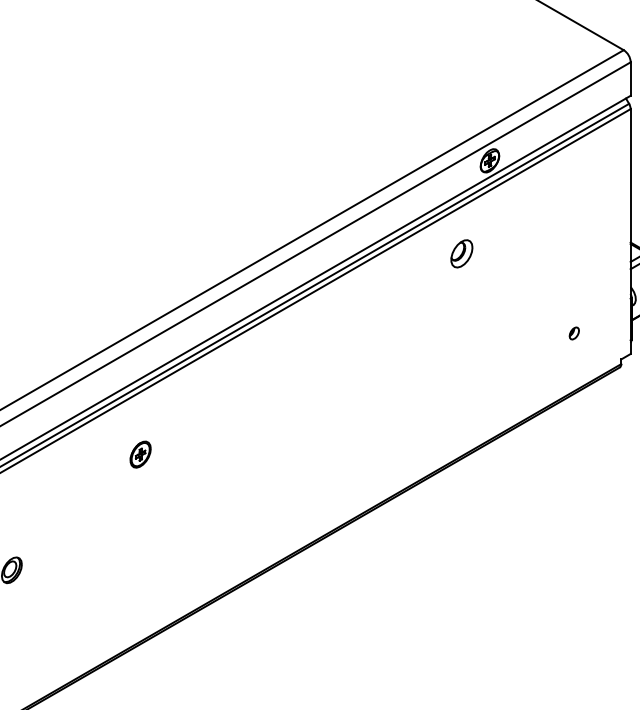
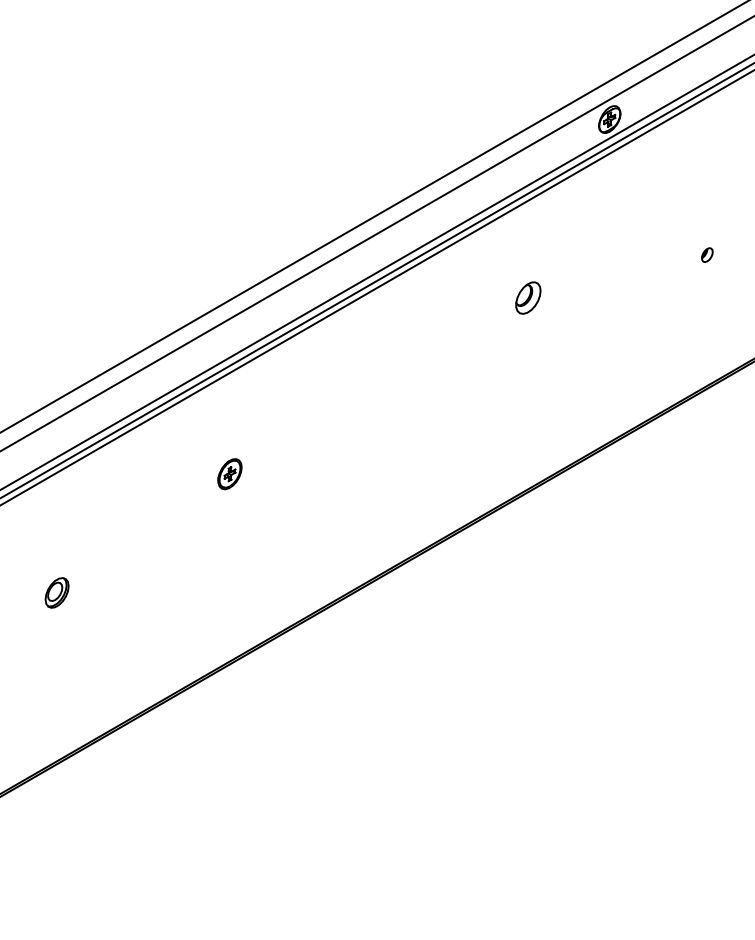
part: (462, 253) -> (528, 297), moved
part: (574, 332) -> (707, 254), moved
part: (140, 454) -> (229, 474), moved

